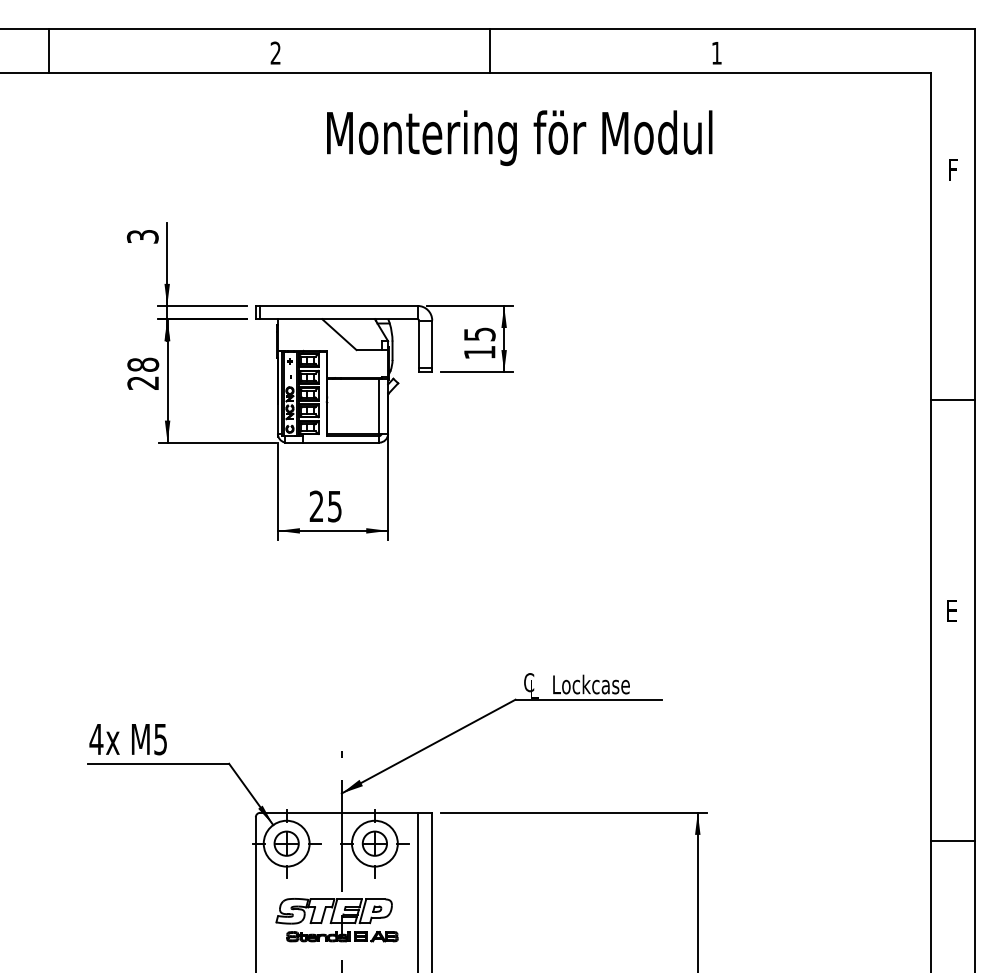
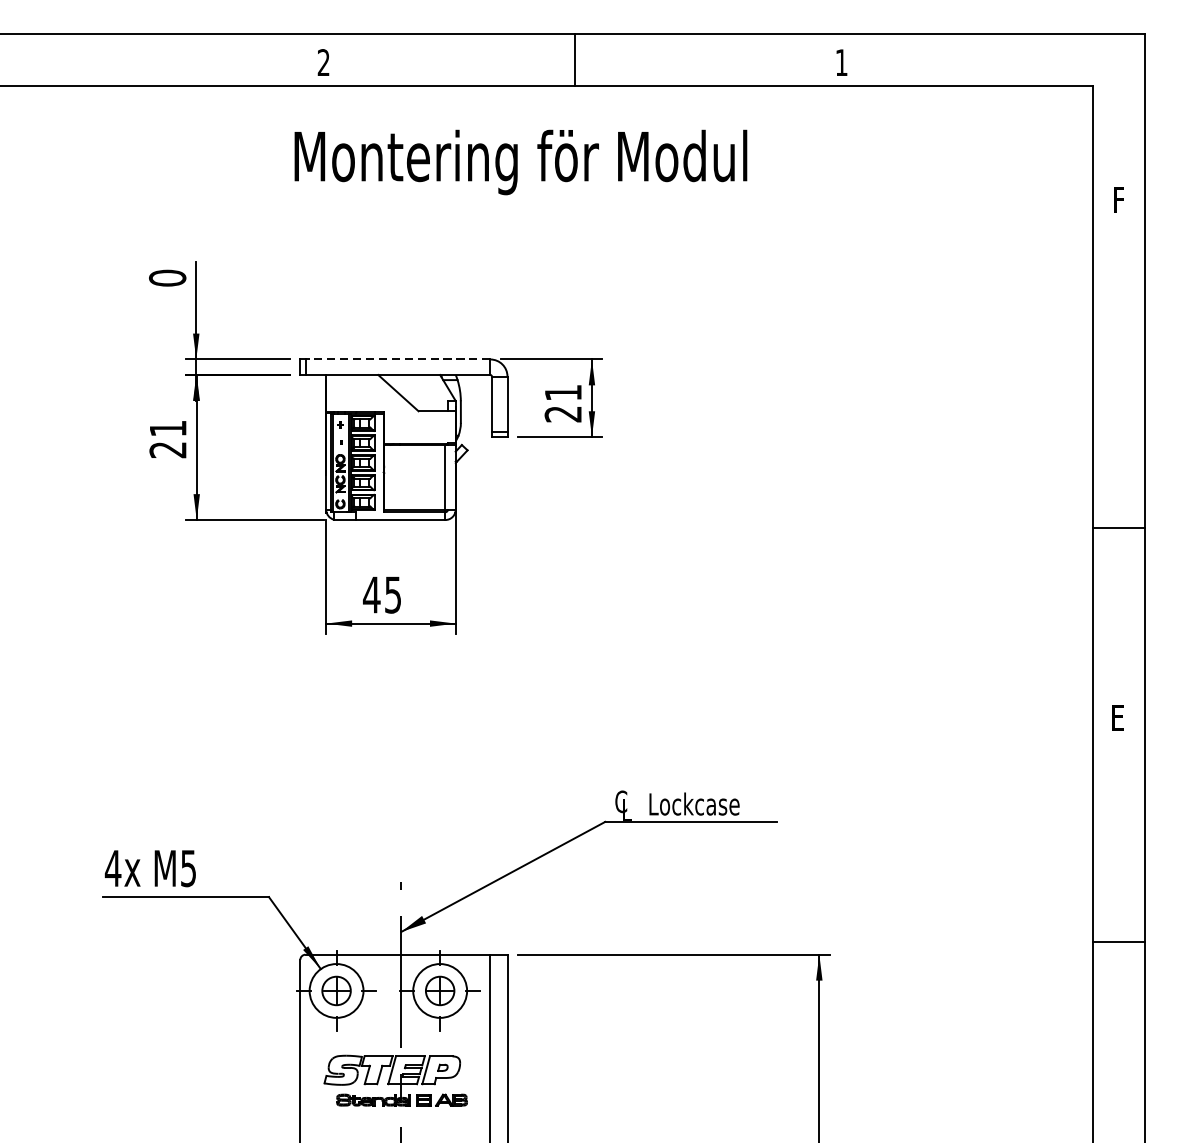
line: (48, 51) -> (56, 60), removed
text: (519, 138) -> (520, 162), moved
text: (142, 236) -> (167, 277), 3 -> 0
line: (338, 305) -> (397, 358), solid -> dashed
text: (479, 343) -> (562, 403), 15 -> 21
text: (143, 364) -> (168, 428), 28 -> 21
line: (952, 399) -> (1118, 528), moved
text: (316, 505) -> (371, 593), 25 -> 45
line: (952, 840) -> (1118, 941), moved

